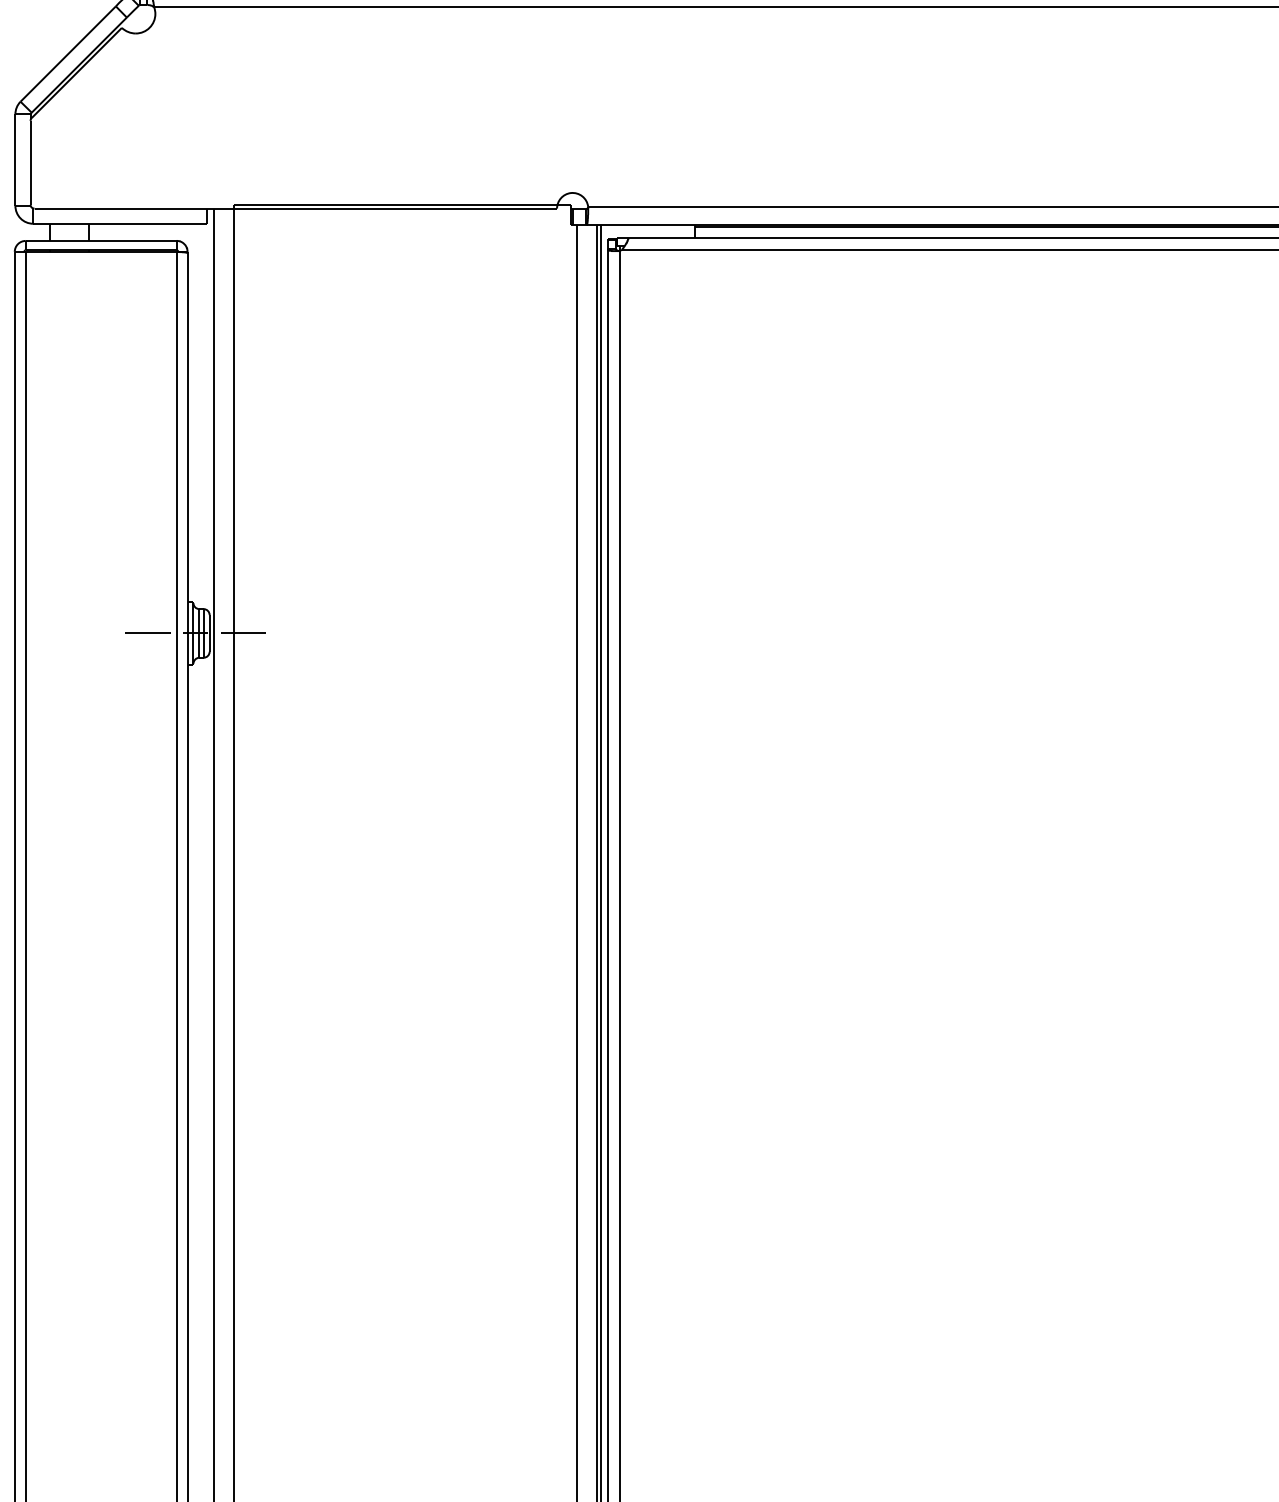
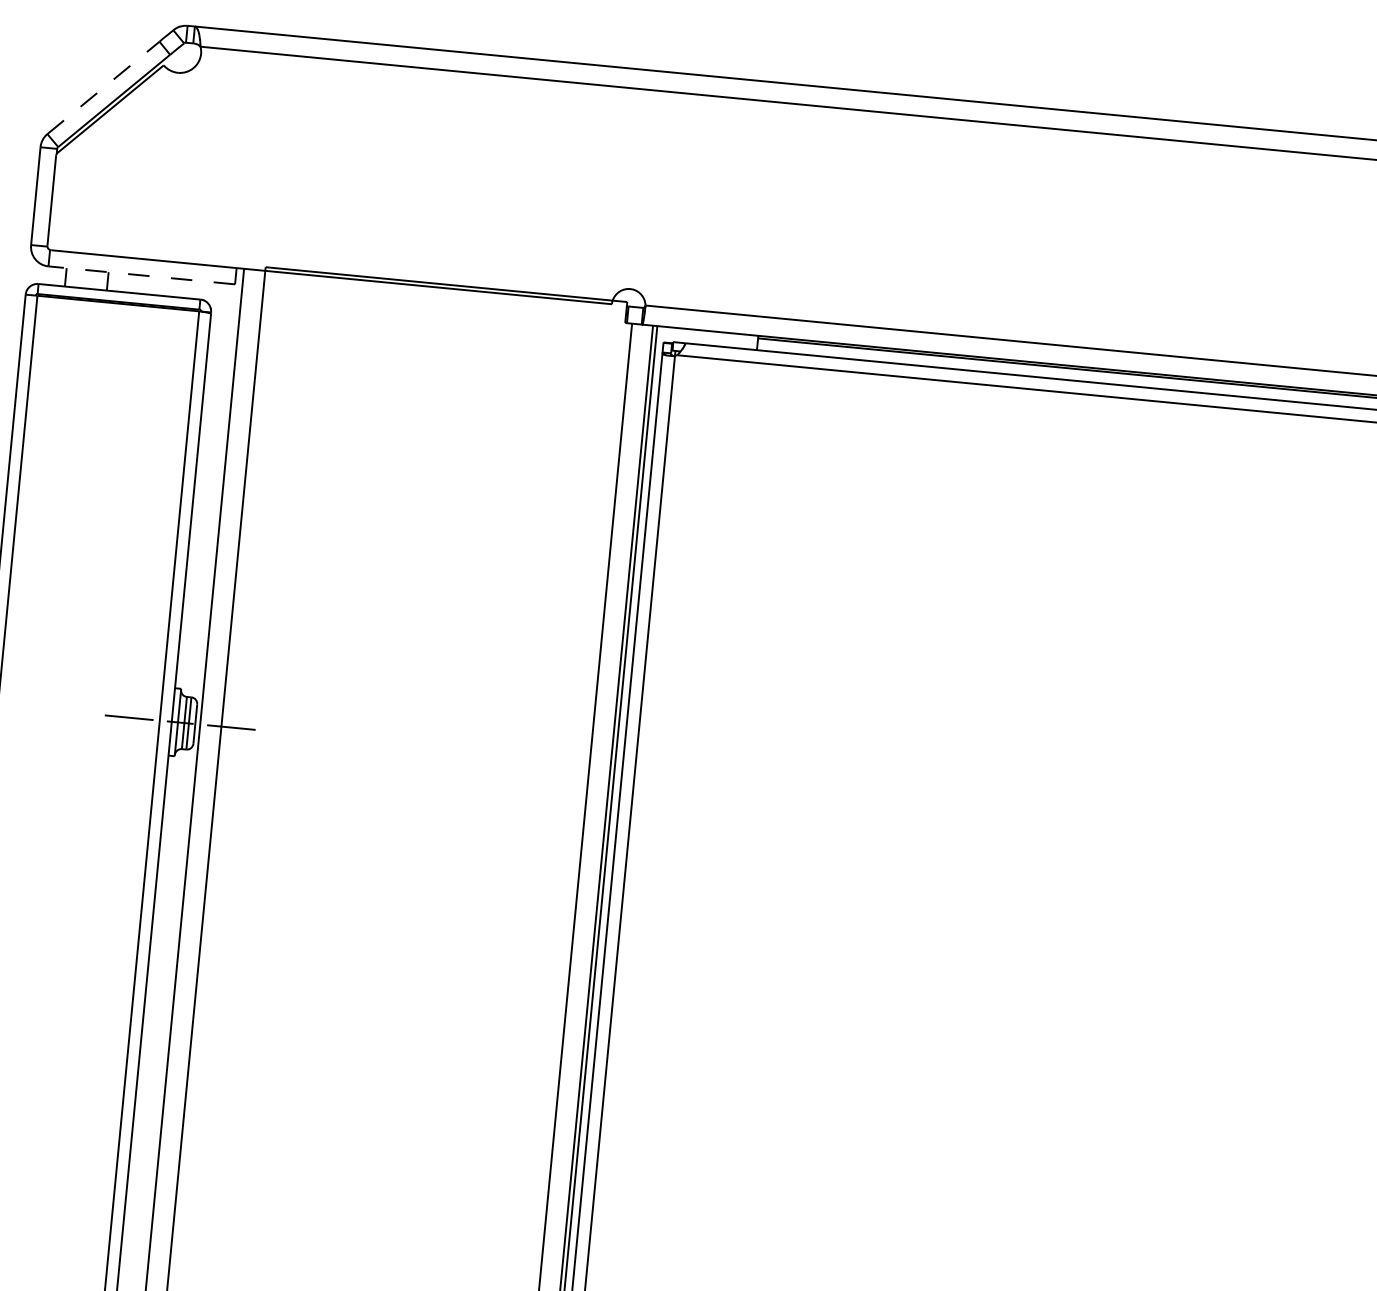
line: (68, 53) -> (103, 87), solid -> dashed
line: (120, 223) -> (142, 275), solid -> dashed

